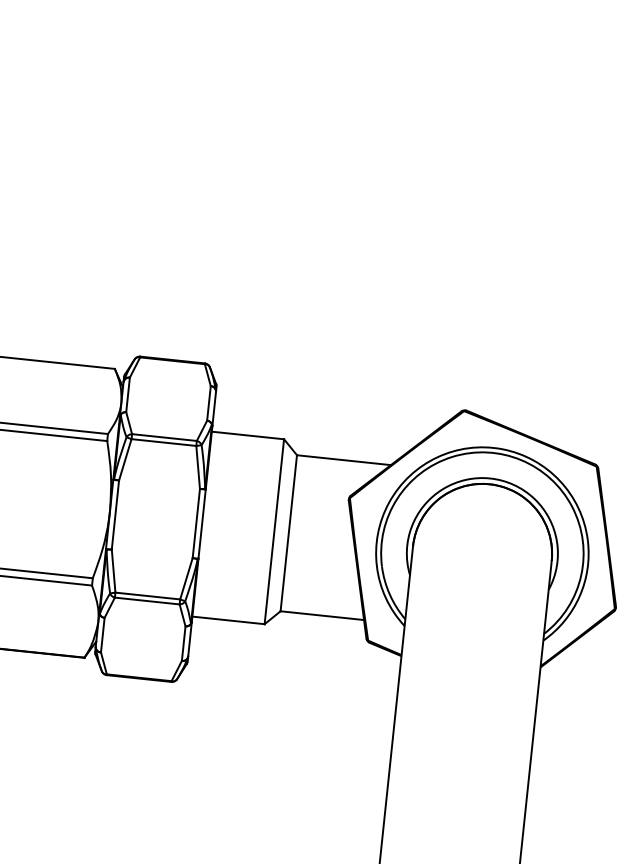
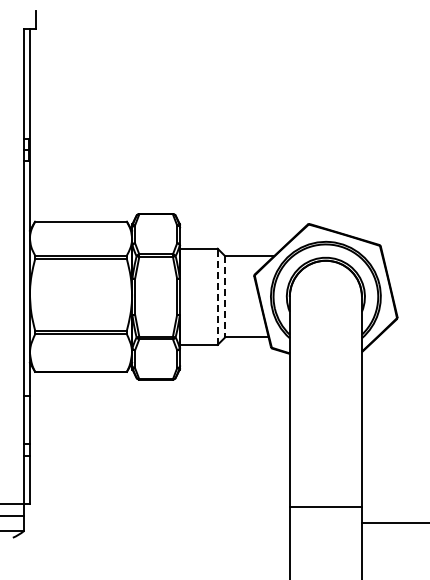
line: (273, 531) -> (217, 296), solid -> dashed
line: (289, 532) -> (225, 296), solid -> dashed

